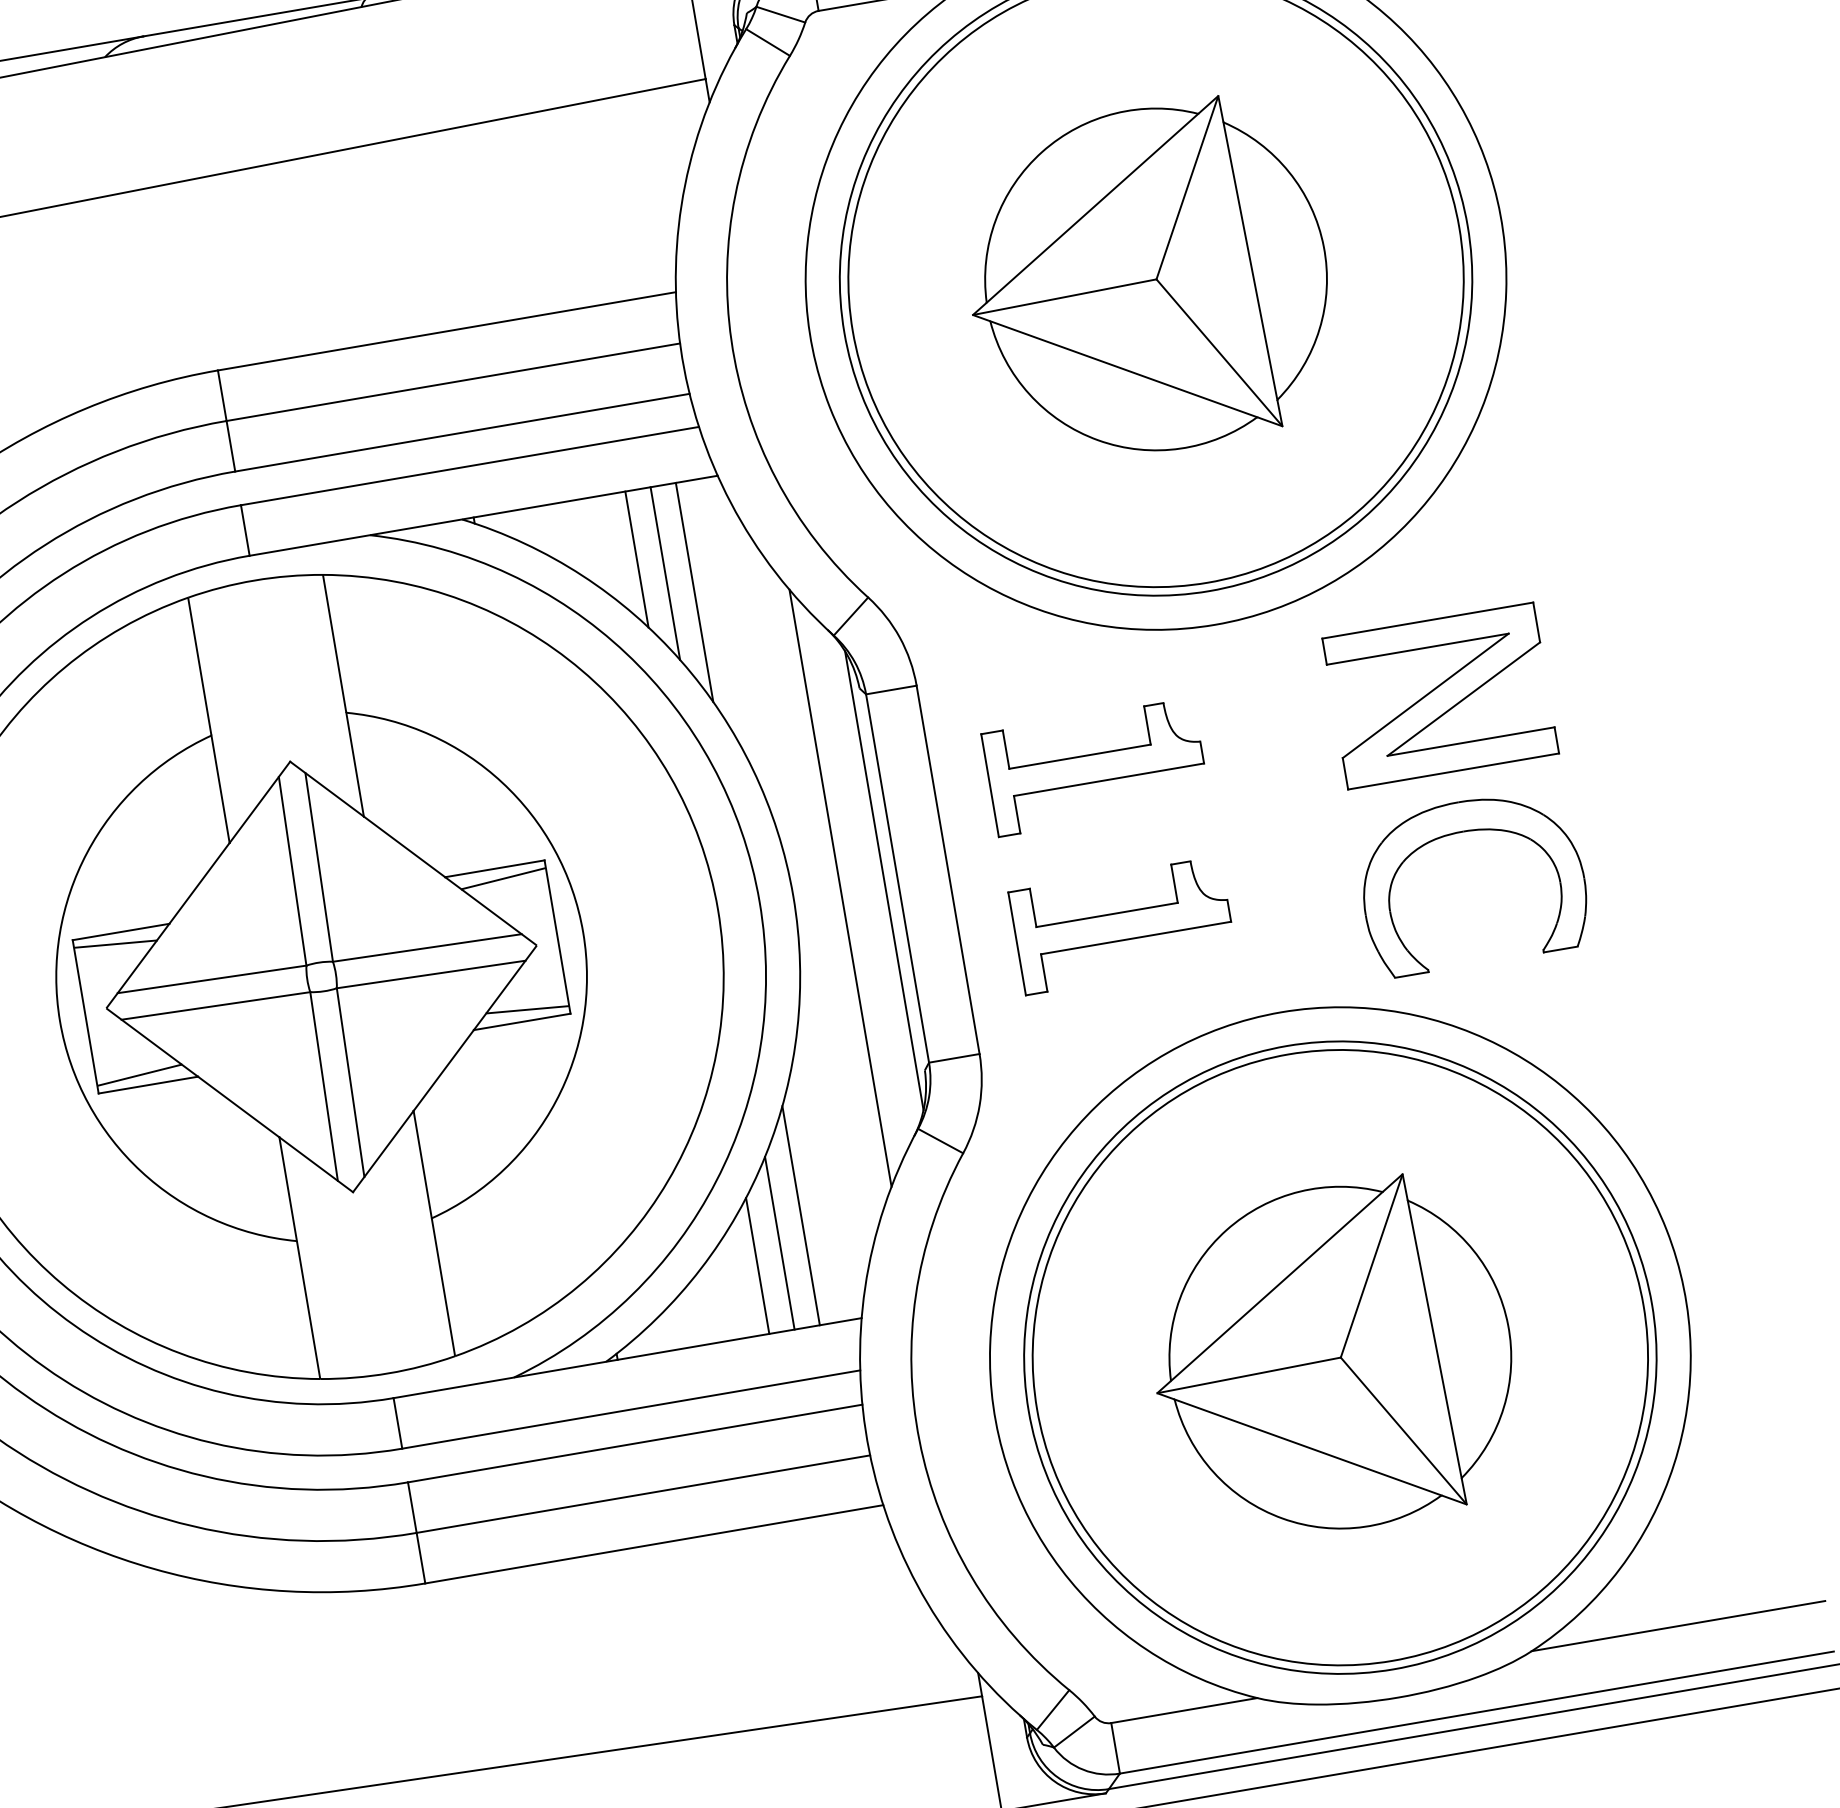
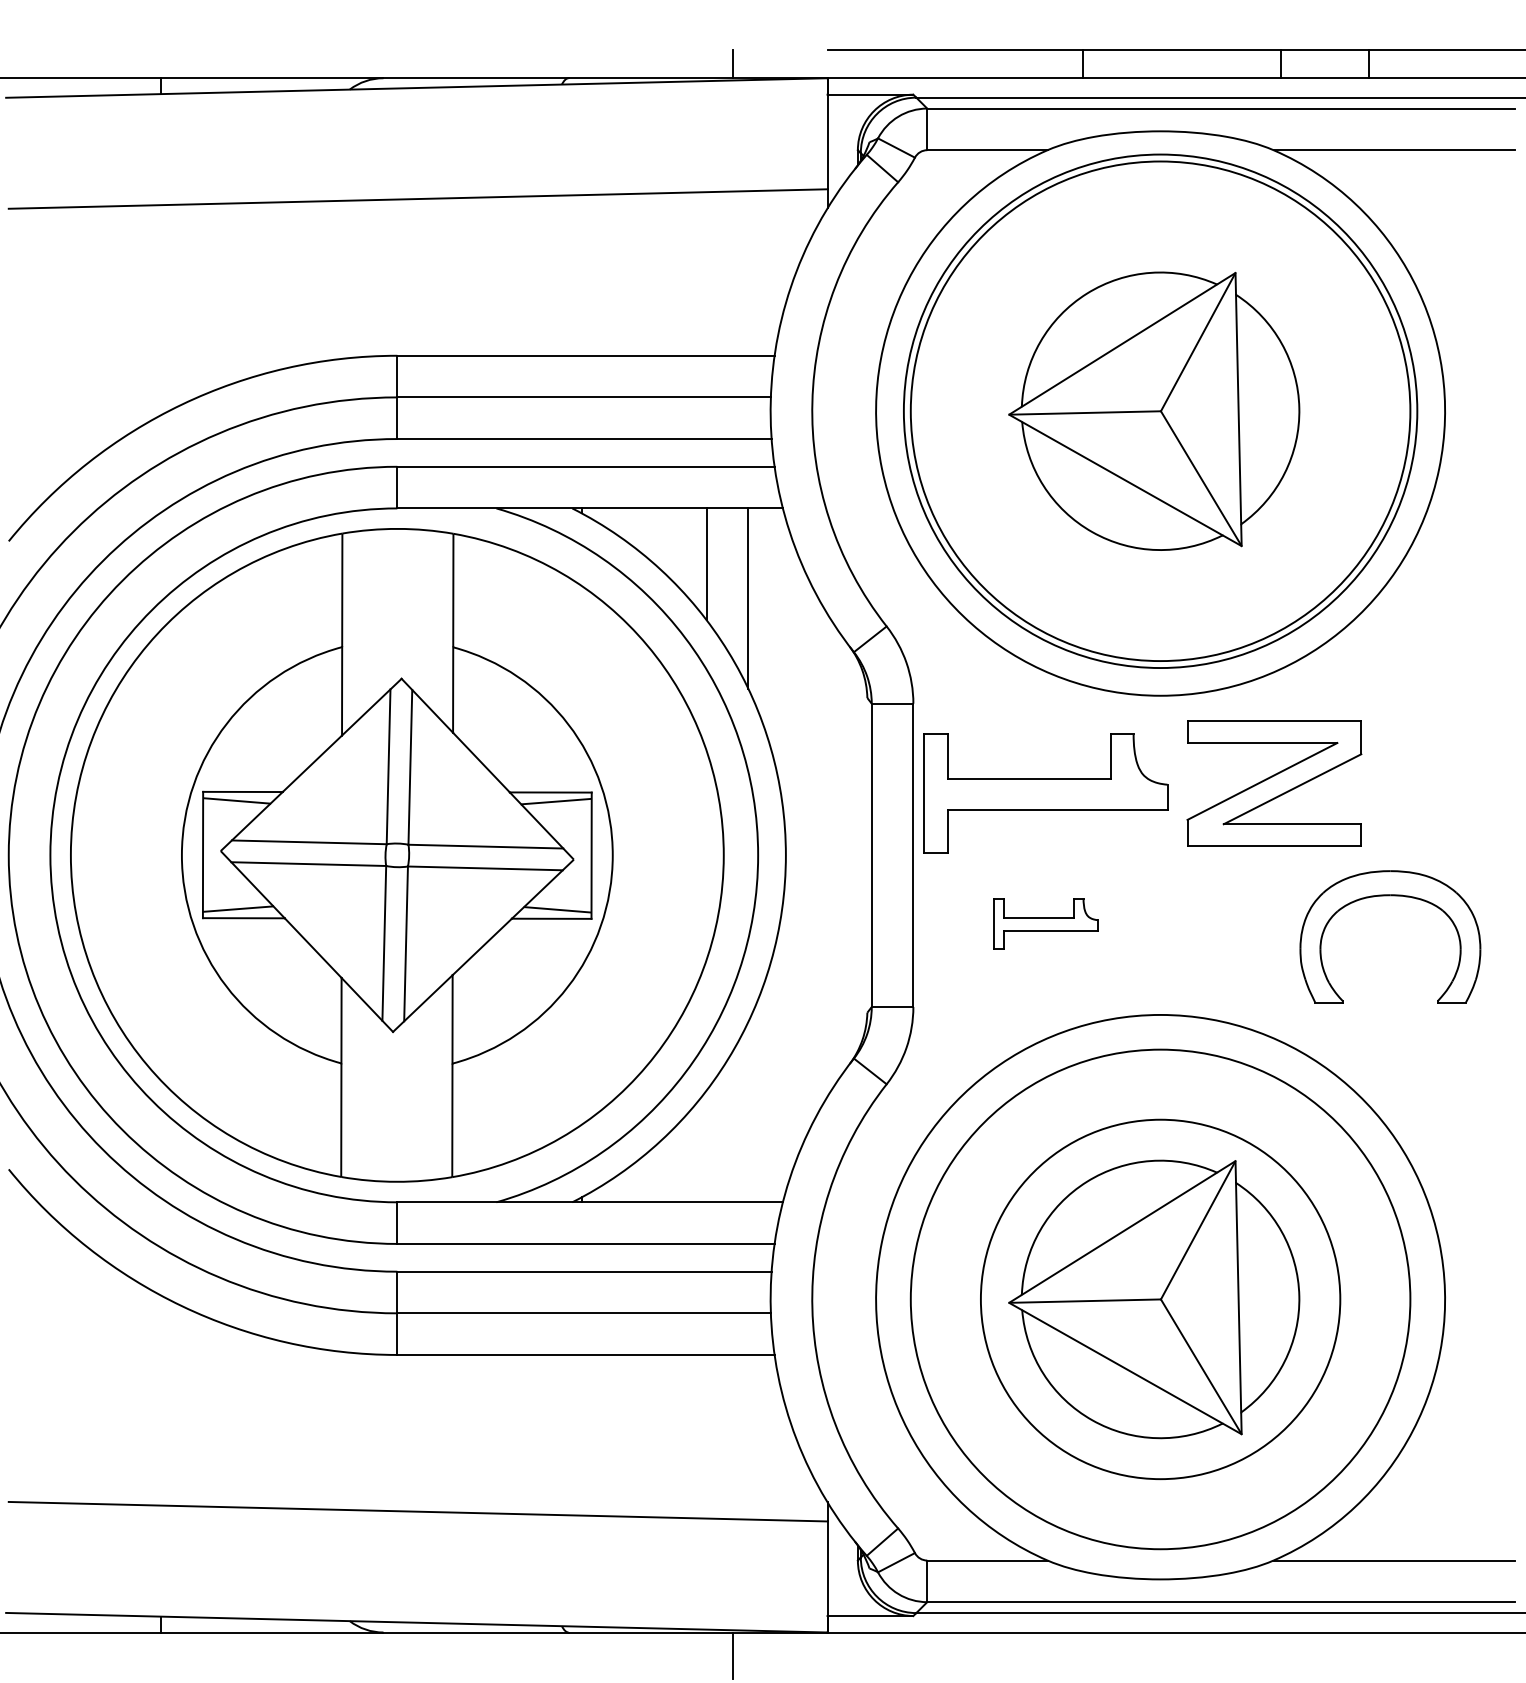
line: (665, 573) -> (727, 579), removed
part: (1440, 695) -> (1274, 783), moved
part: (1095, 767) -> (1045, 793), size x1.4
part: (1464, 833) -> (1390, 896), moved
line: (883, 881) -> (860, 855), removed
line: (840, 888) -> (824, 855), removed
part: (1122, 925) -> (1045, 923), size x0.6
line: (801, 1215) -> (748, 1111), removed
line: (779, 1243) -> (727, 1131), removed
line: (757, 1266) -> (706, 1146), removed
circle: (1340, 1357) -> (1160, 1299), size x0.7

